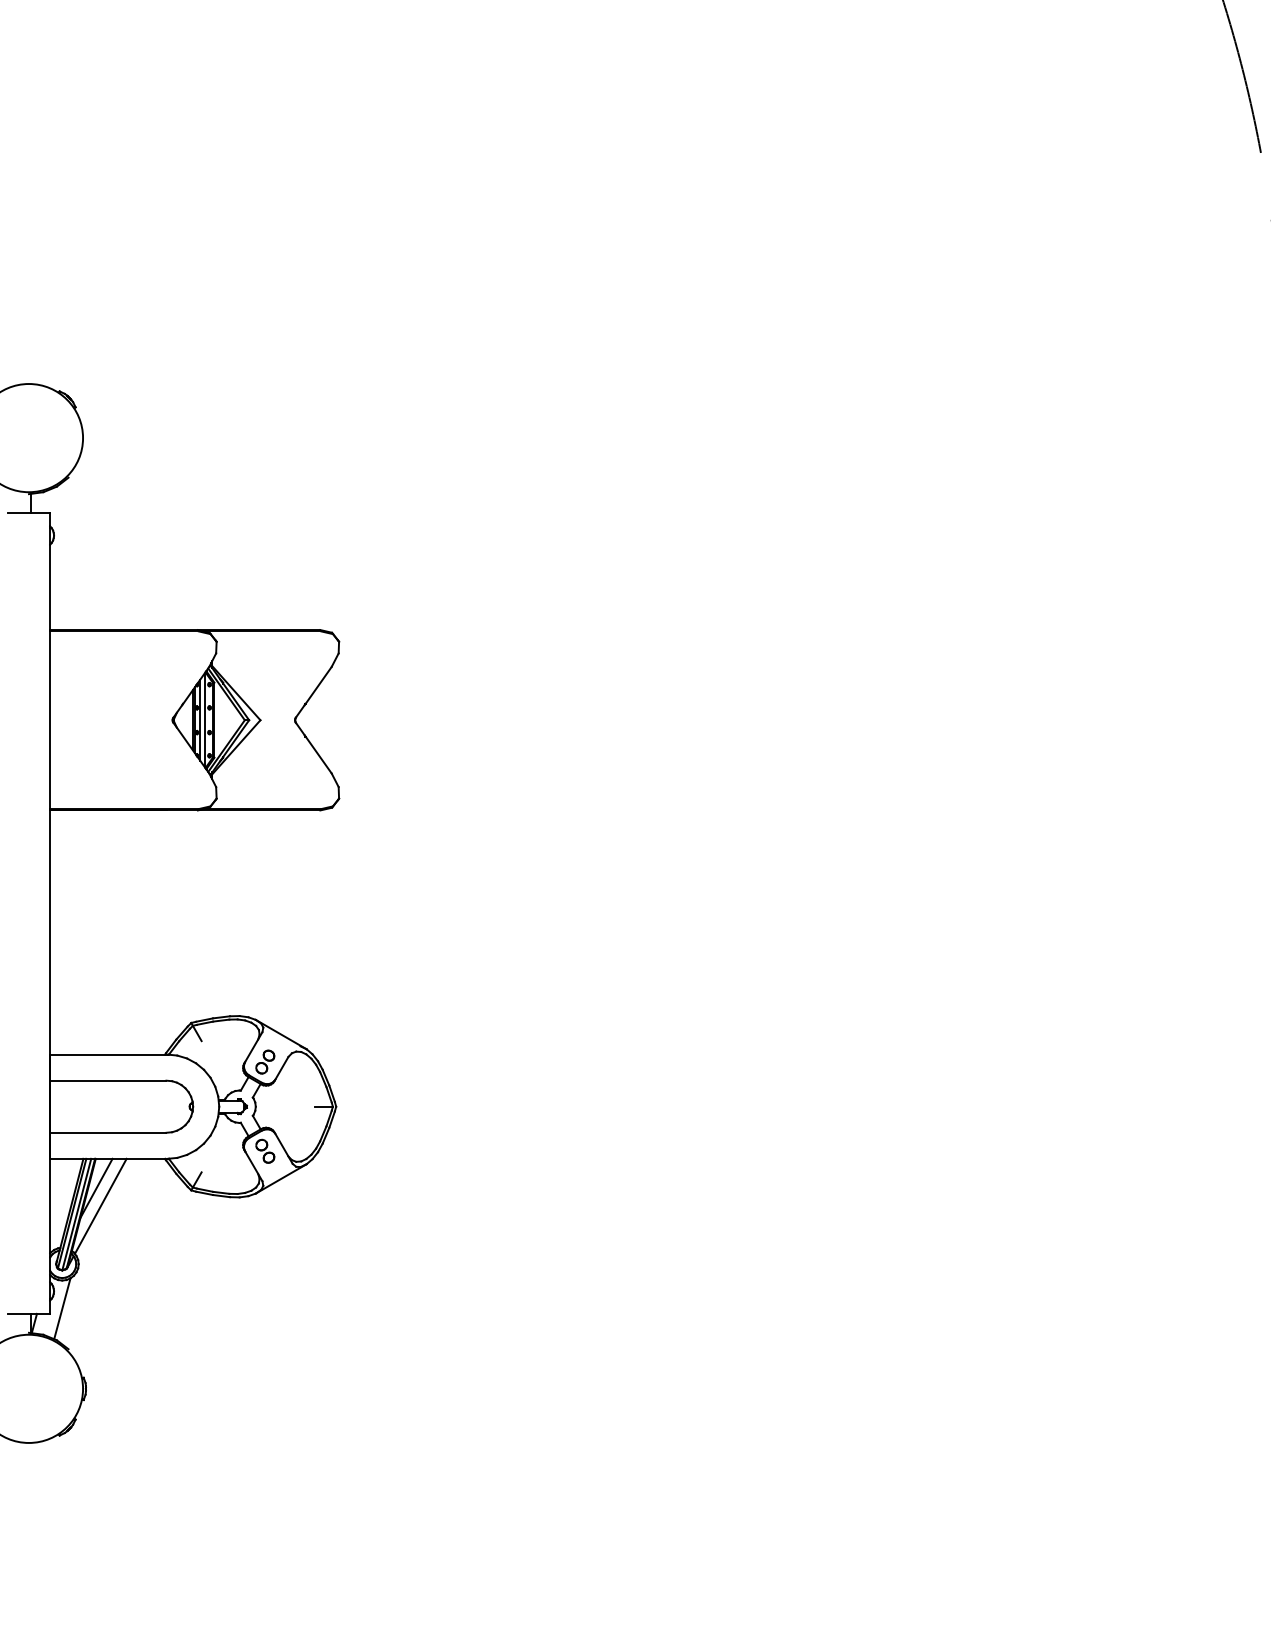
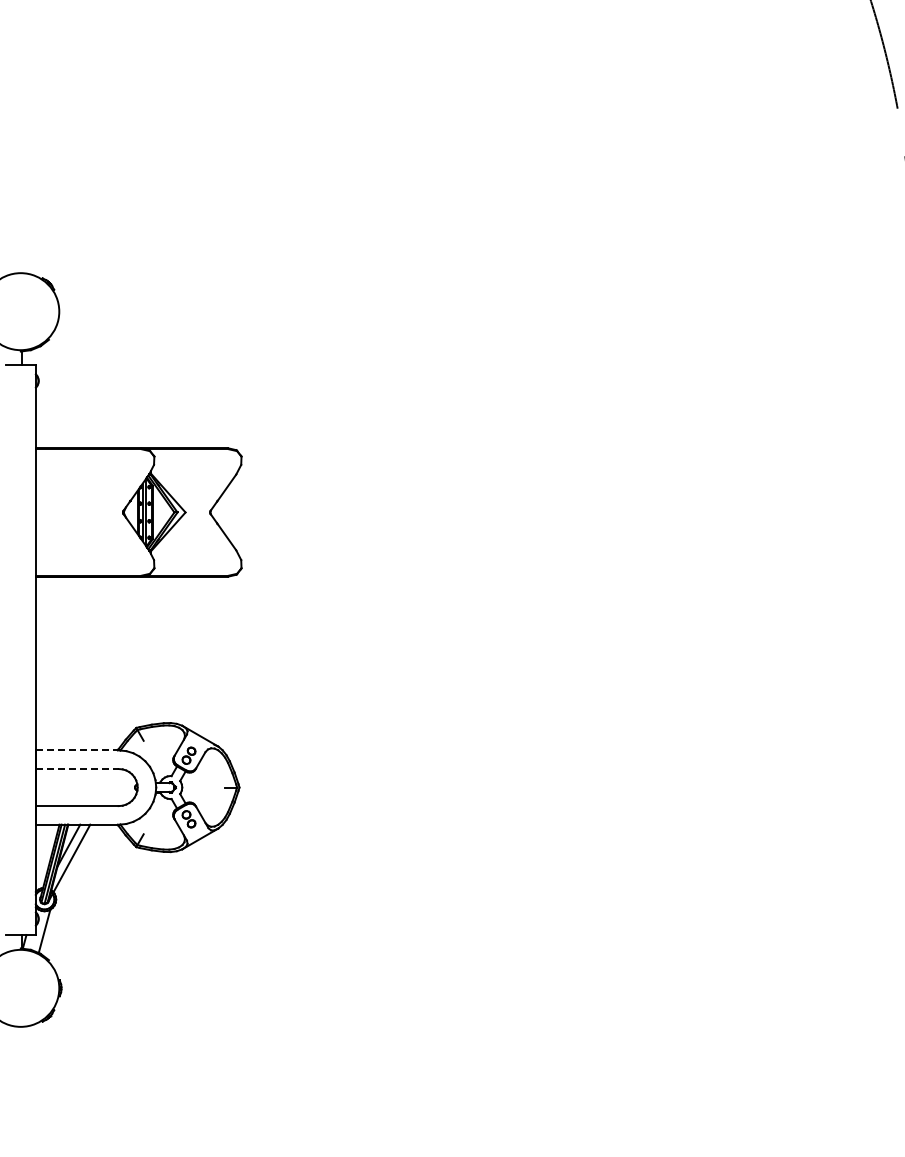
line: (108, 1054) -> (77, 750), solid -> dashed
line: (108, 1081) -> (77, 769), solid -> dashed

